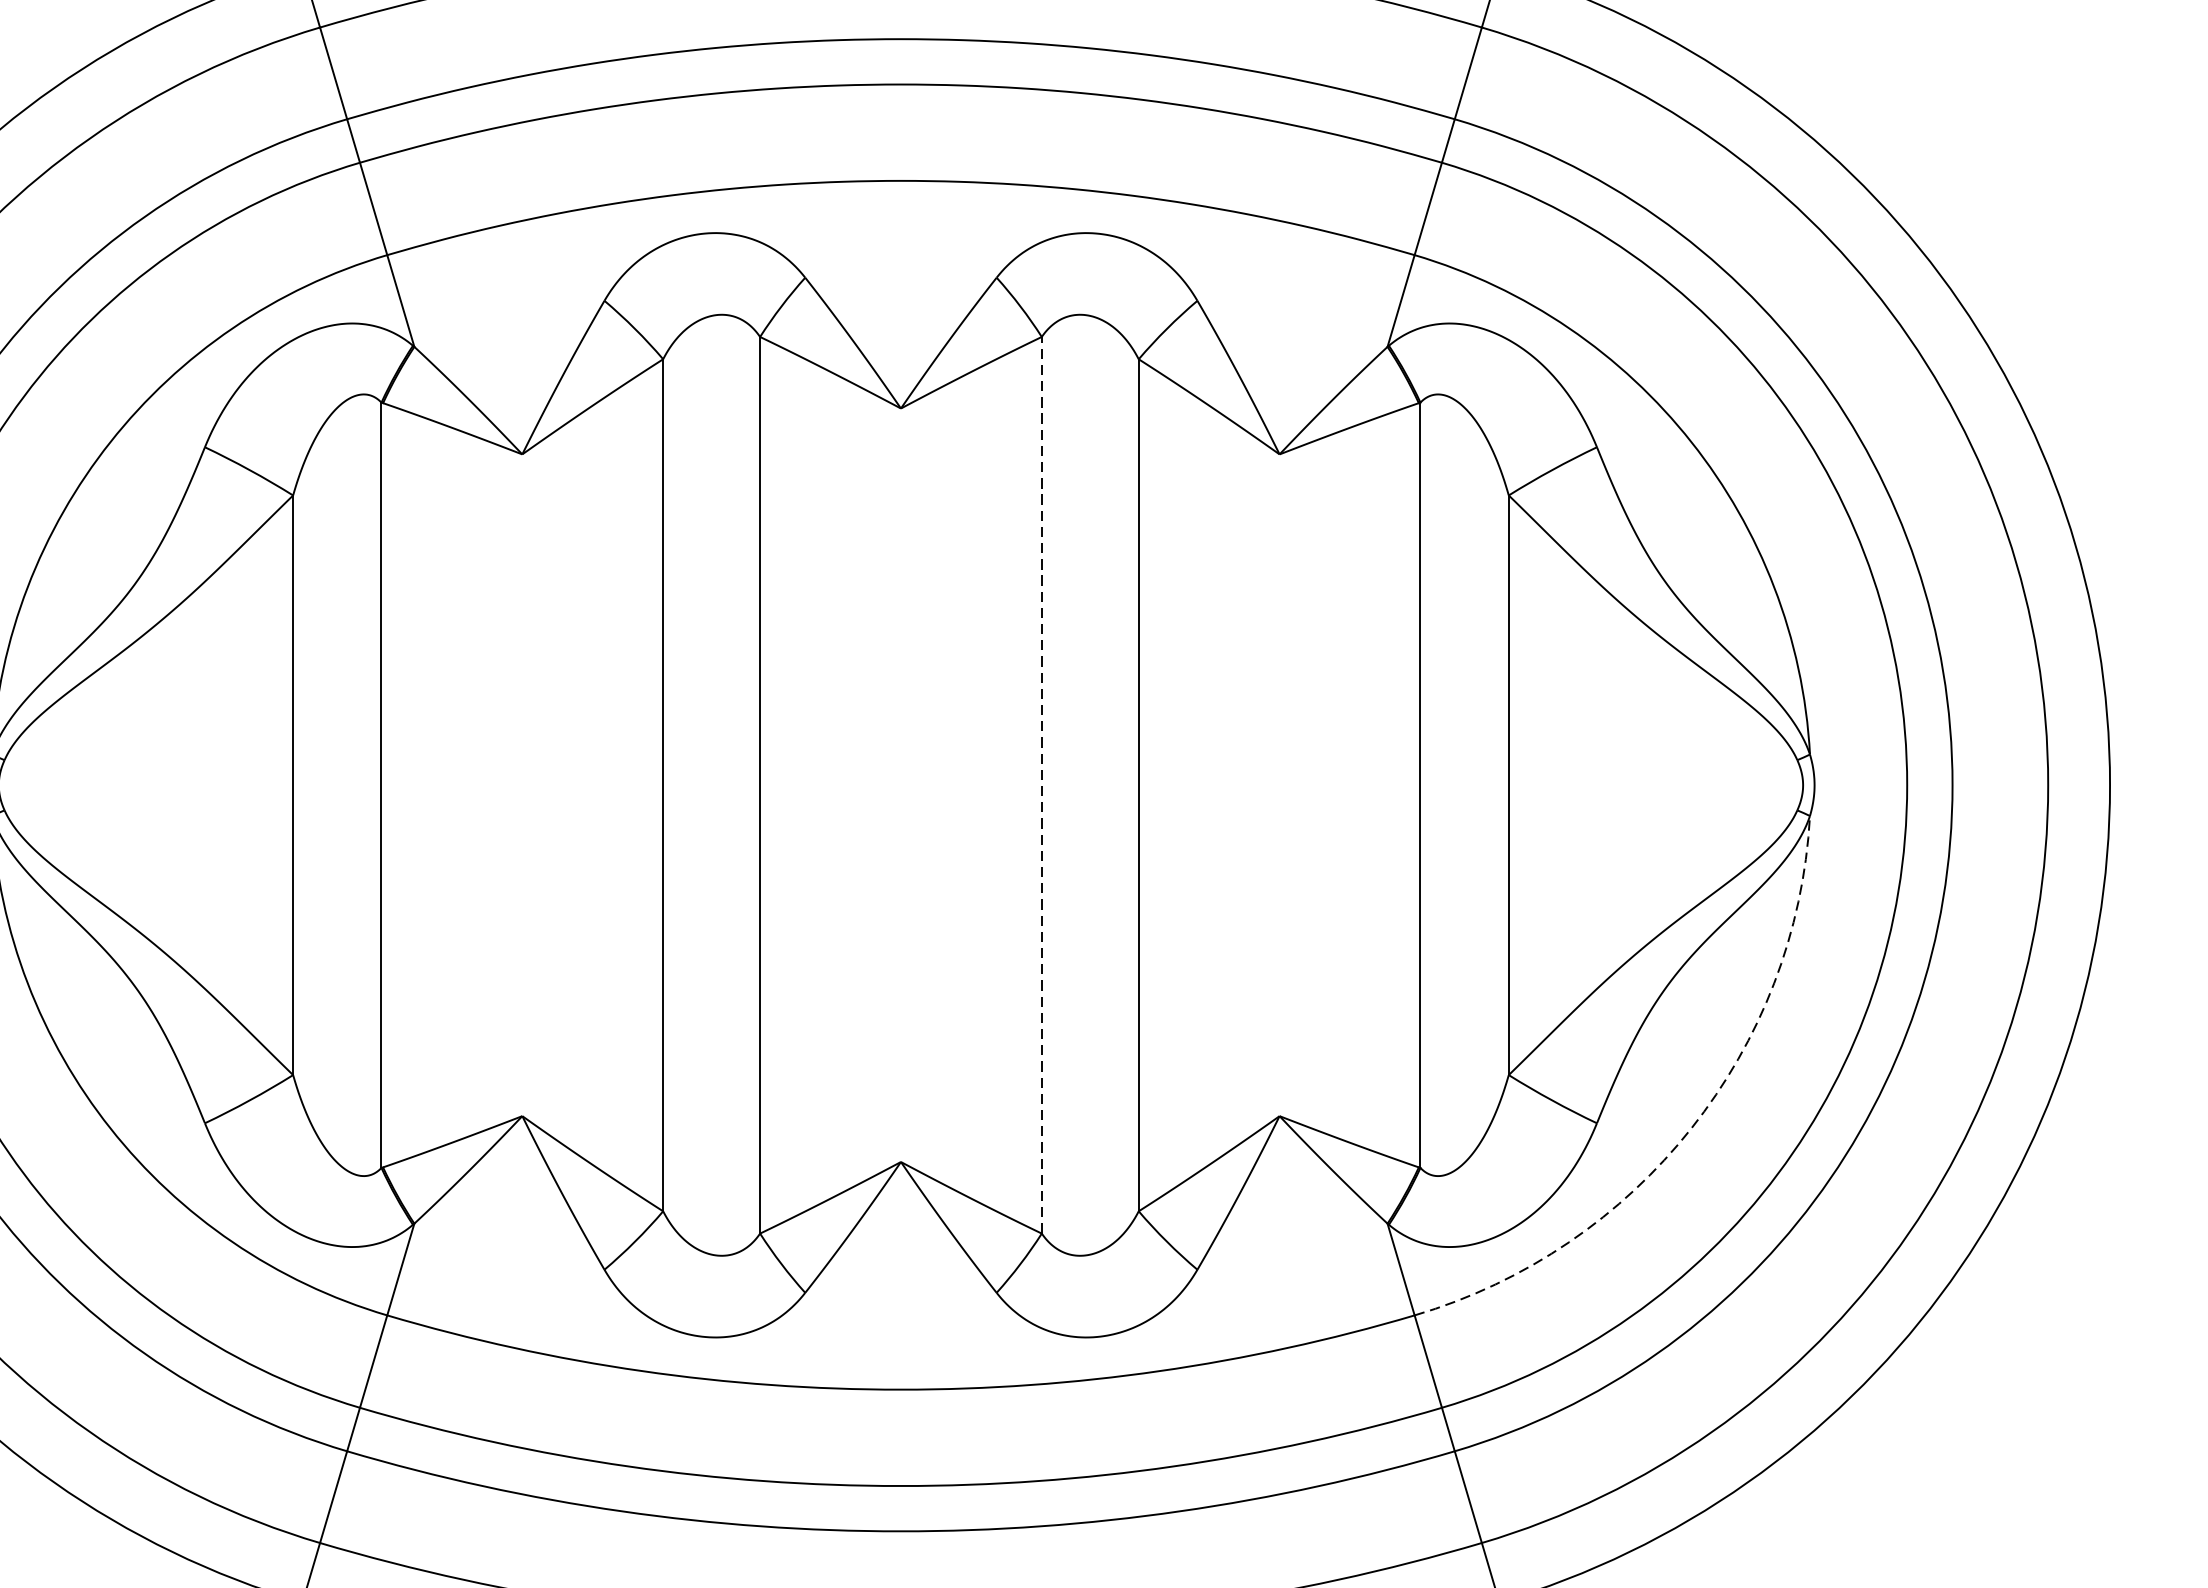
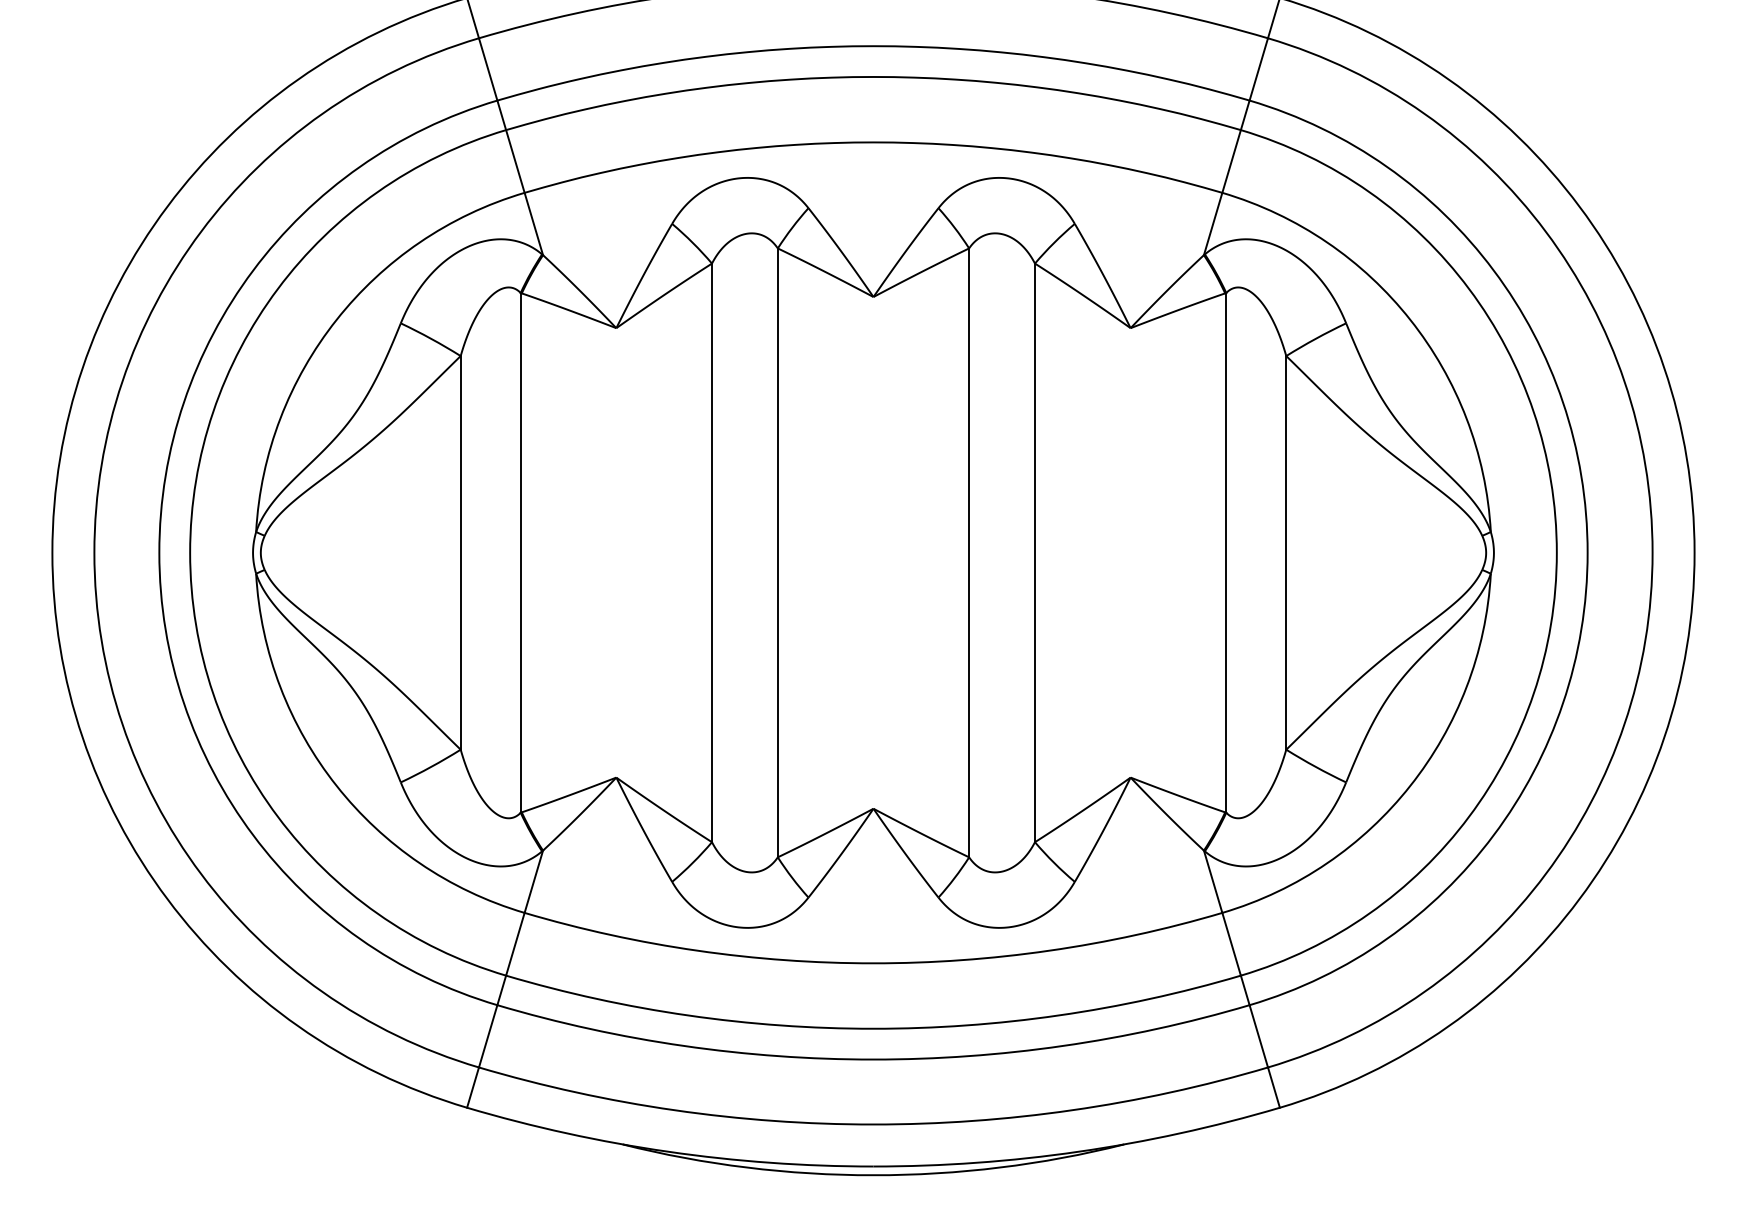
line: (1042, 784) -> (969, 552), dashed -> solid
arc: (1691, 1127) -> (1410, 785), dashed -> solid

